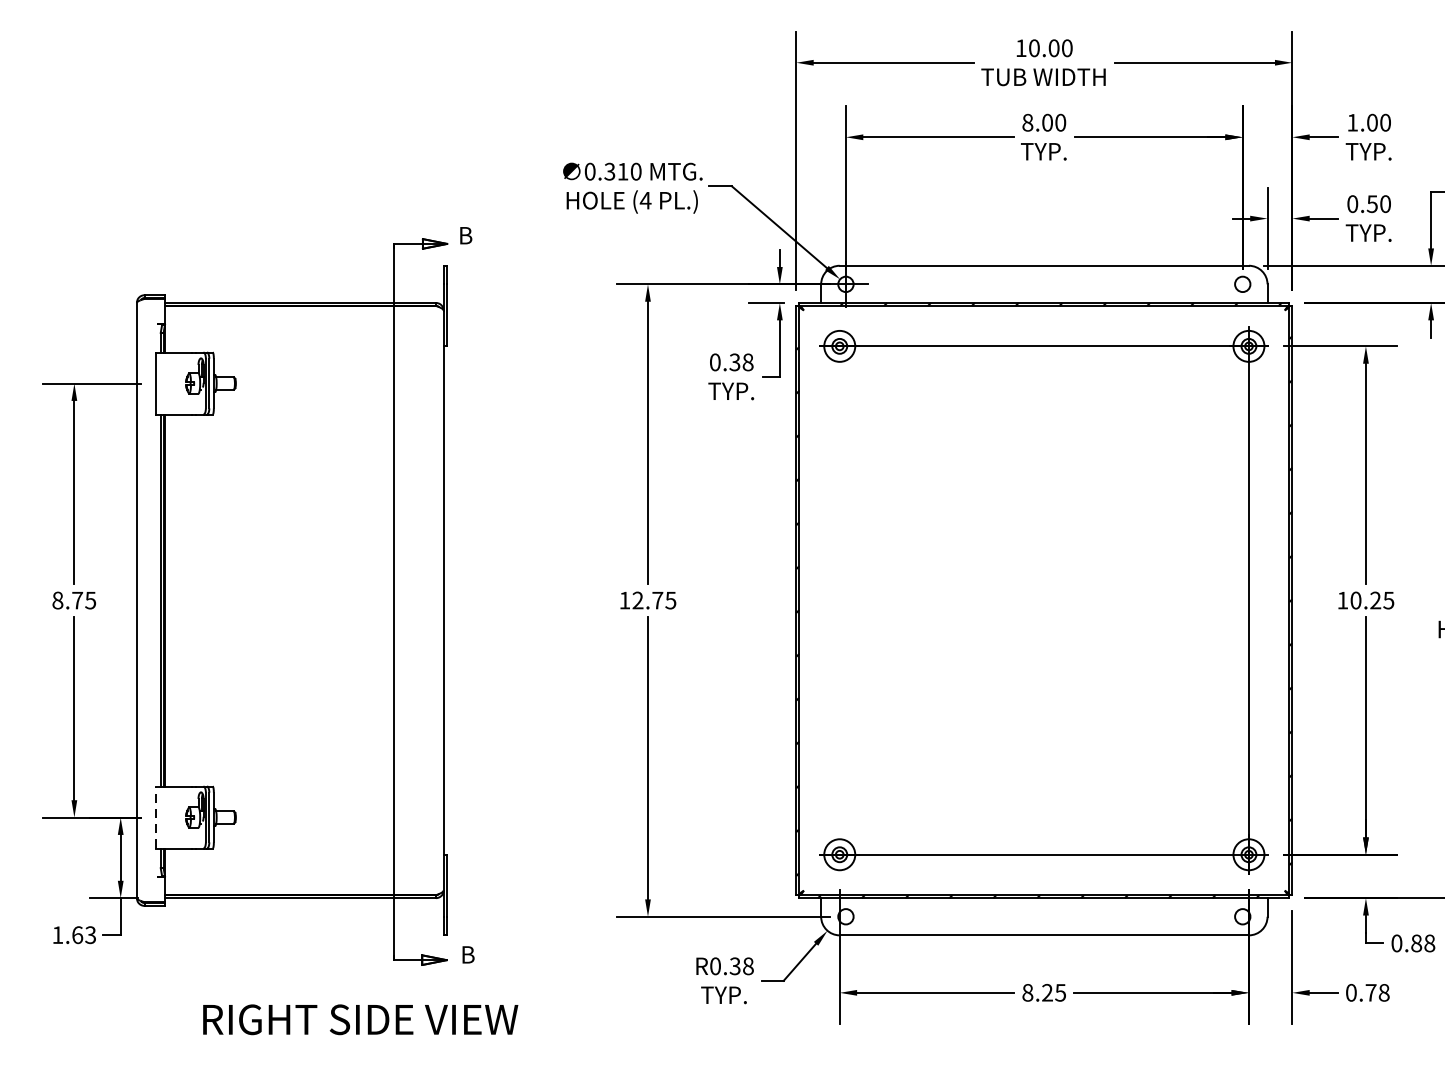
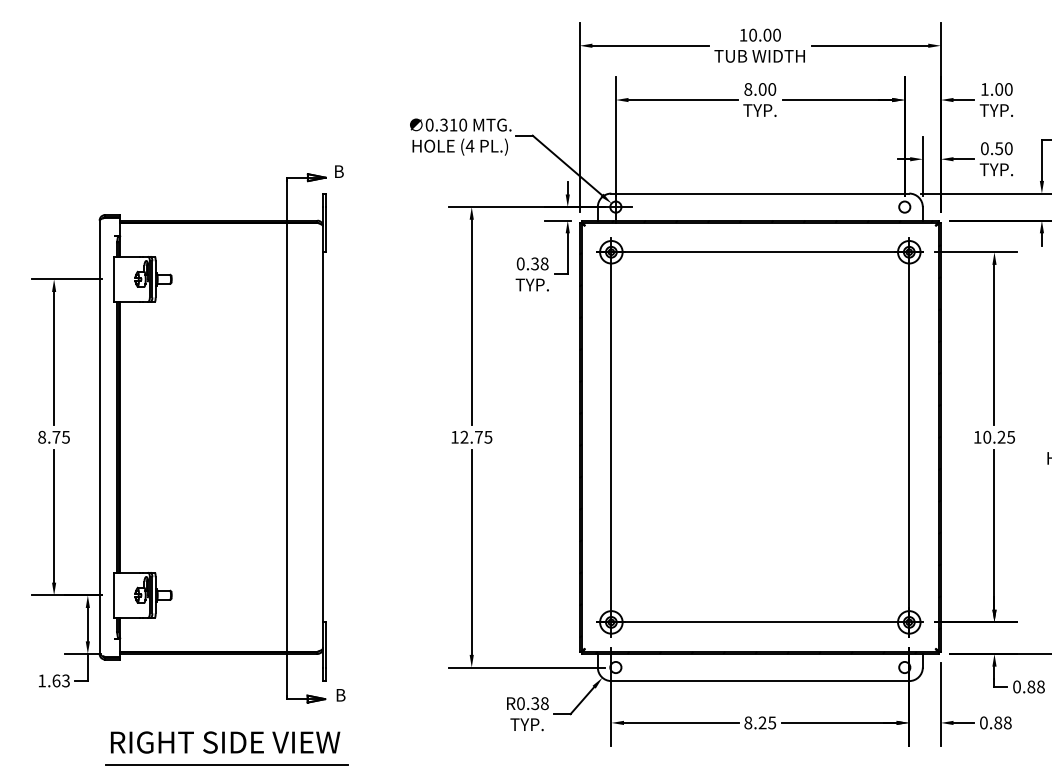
line: (839, 600) -> (611, 437), added
line: (155, 817) -> (113, 595), dashed -> solid
text: (1371, 992) -> (998, 722), 0.78 -> 0.88
text: (360, 1019) -> (225, 742), moved
line: (311, 1049) -> (226, 764), added

